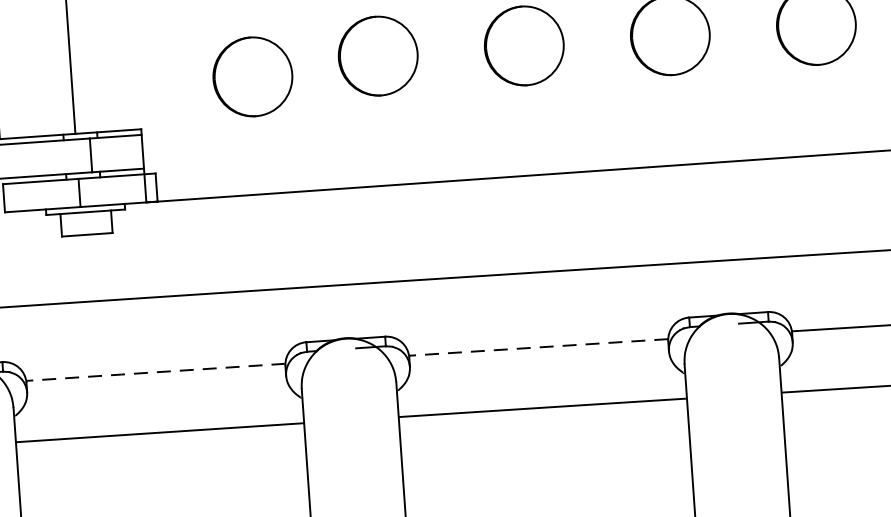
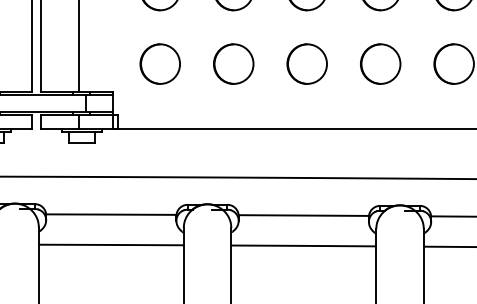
circle: (251, 75) -> (159, 63), moved
line: (537, 347) -> (303, 215), dashed -> solid
line: (156, 372) -> (111, 214), dashed -> solid

